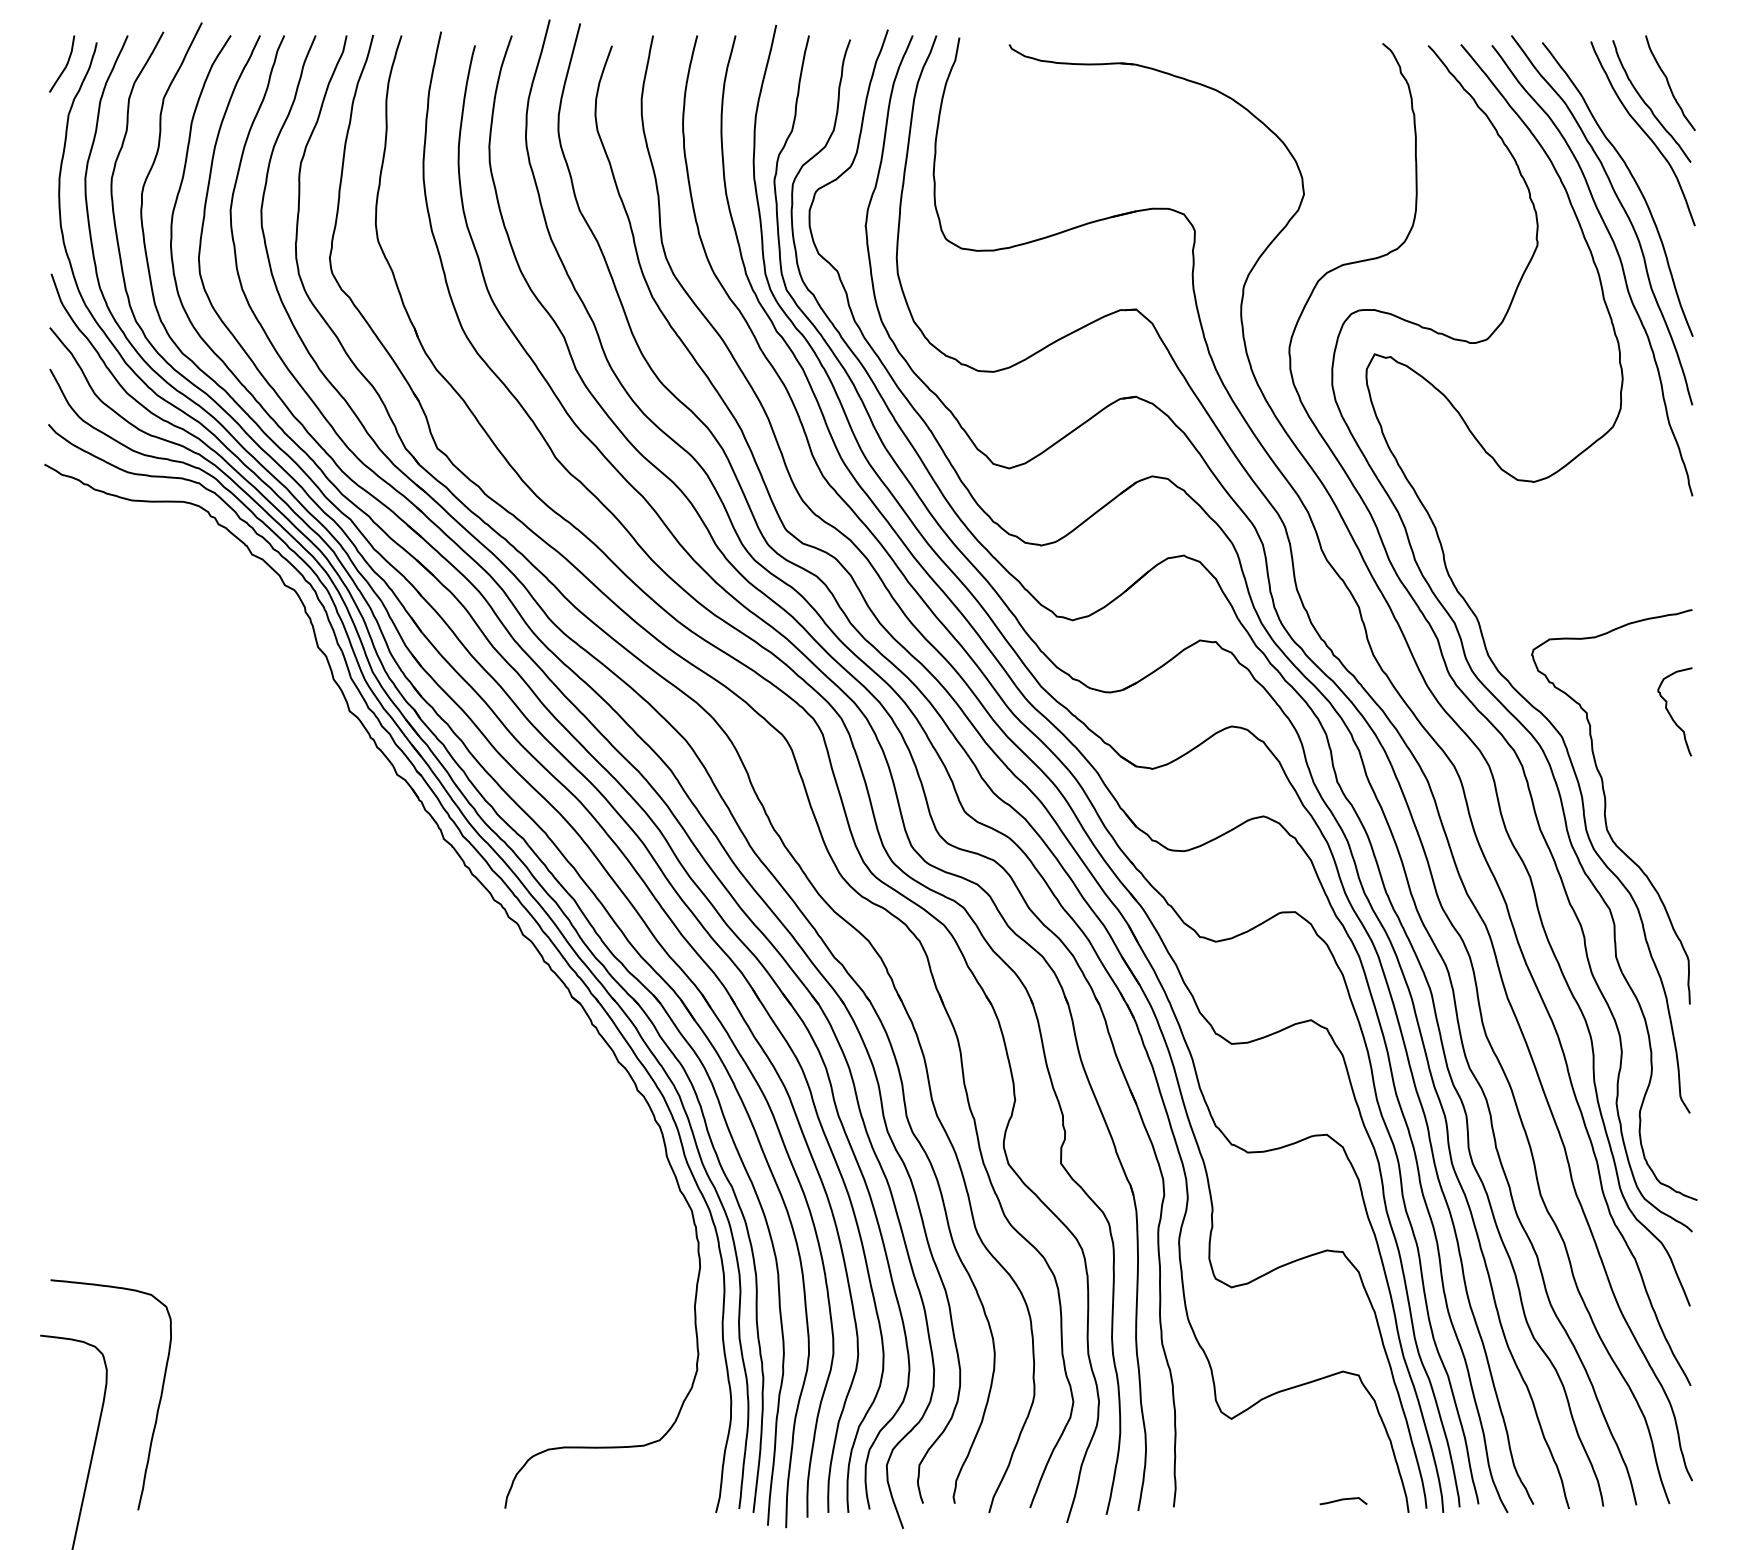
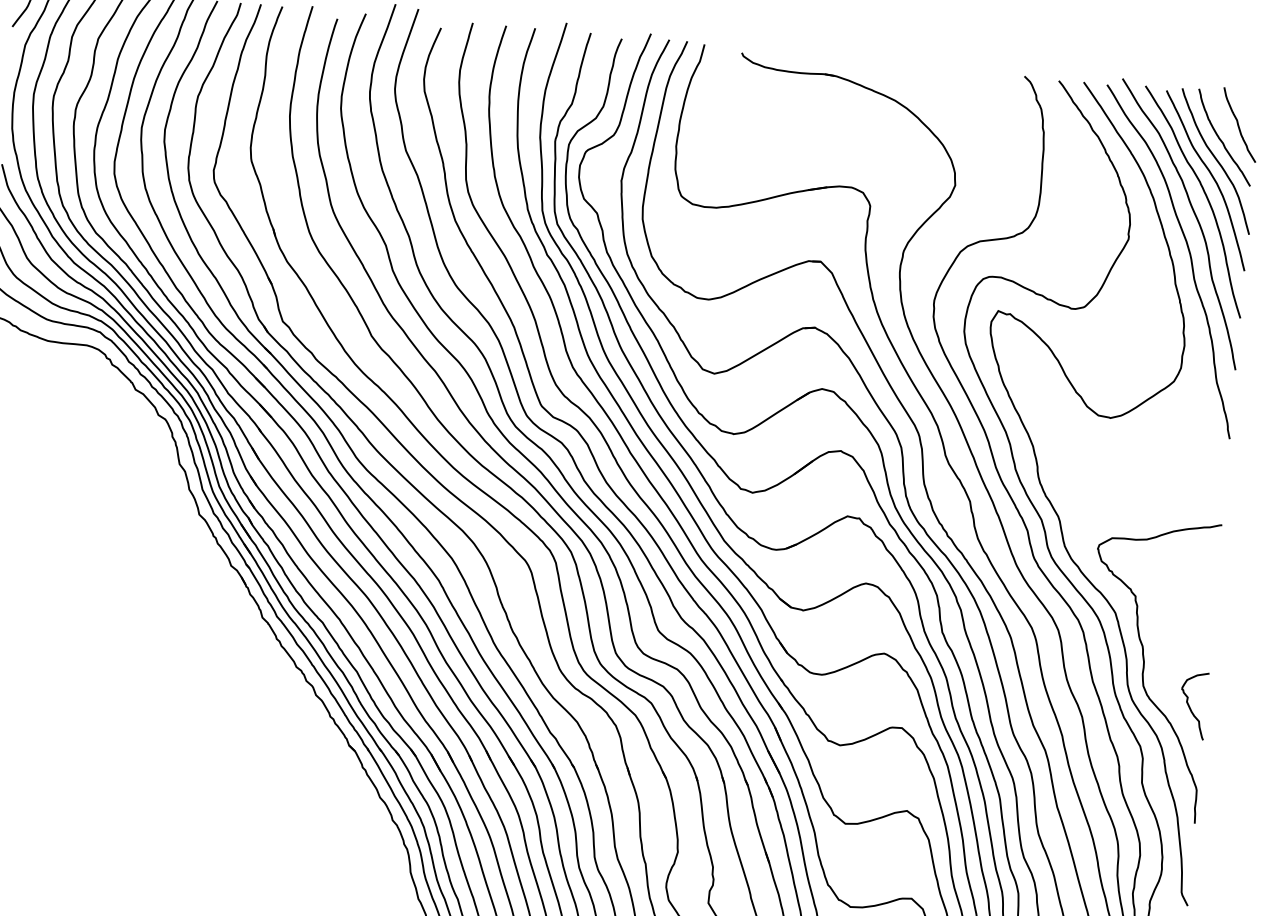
curve: (1639, 154) -> (1211, 176), added
curve: (1670, 713) -> (1190, 706), moved

